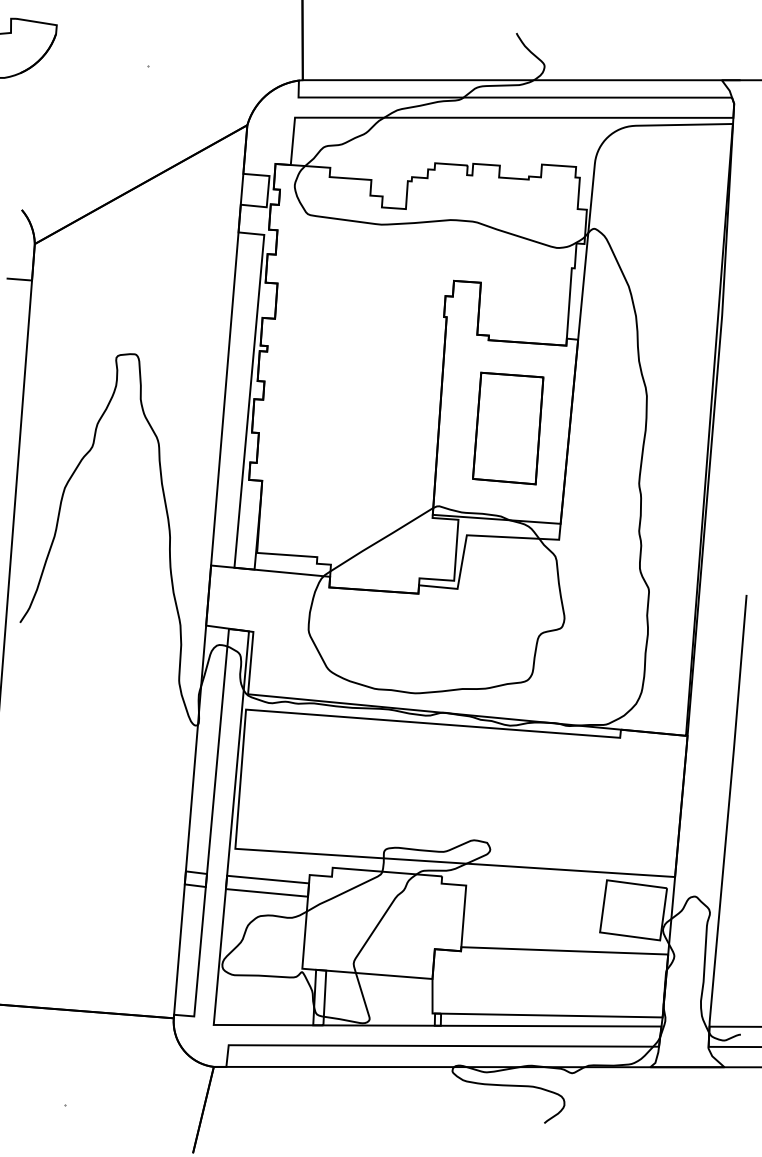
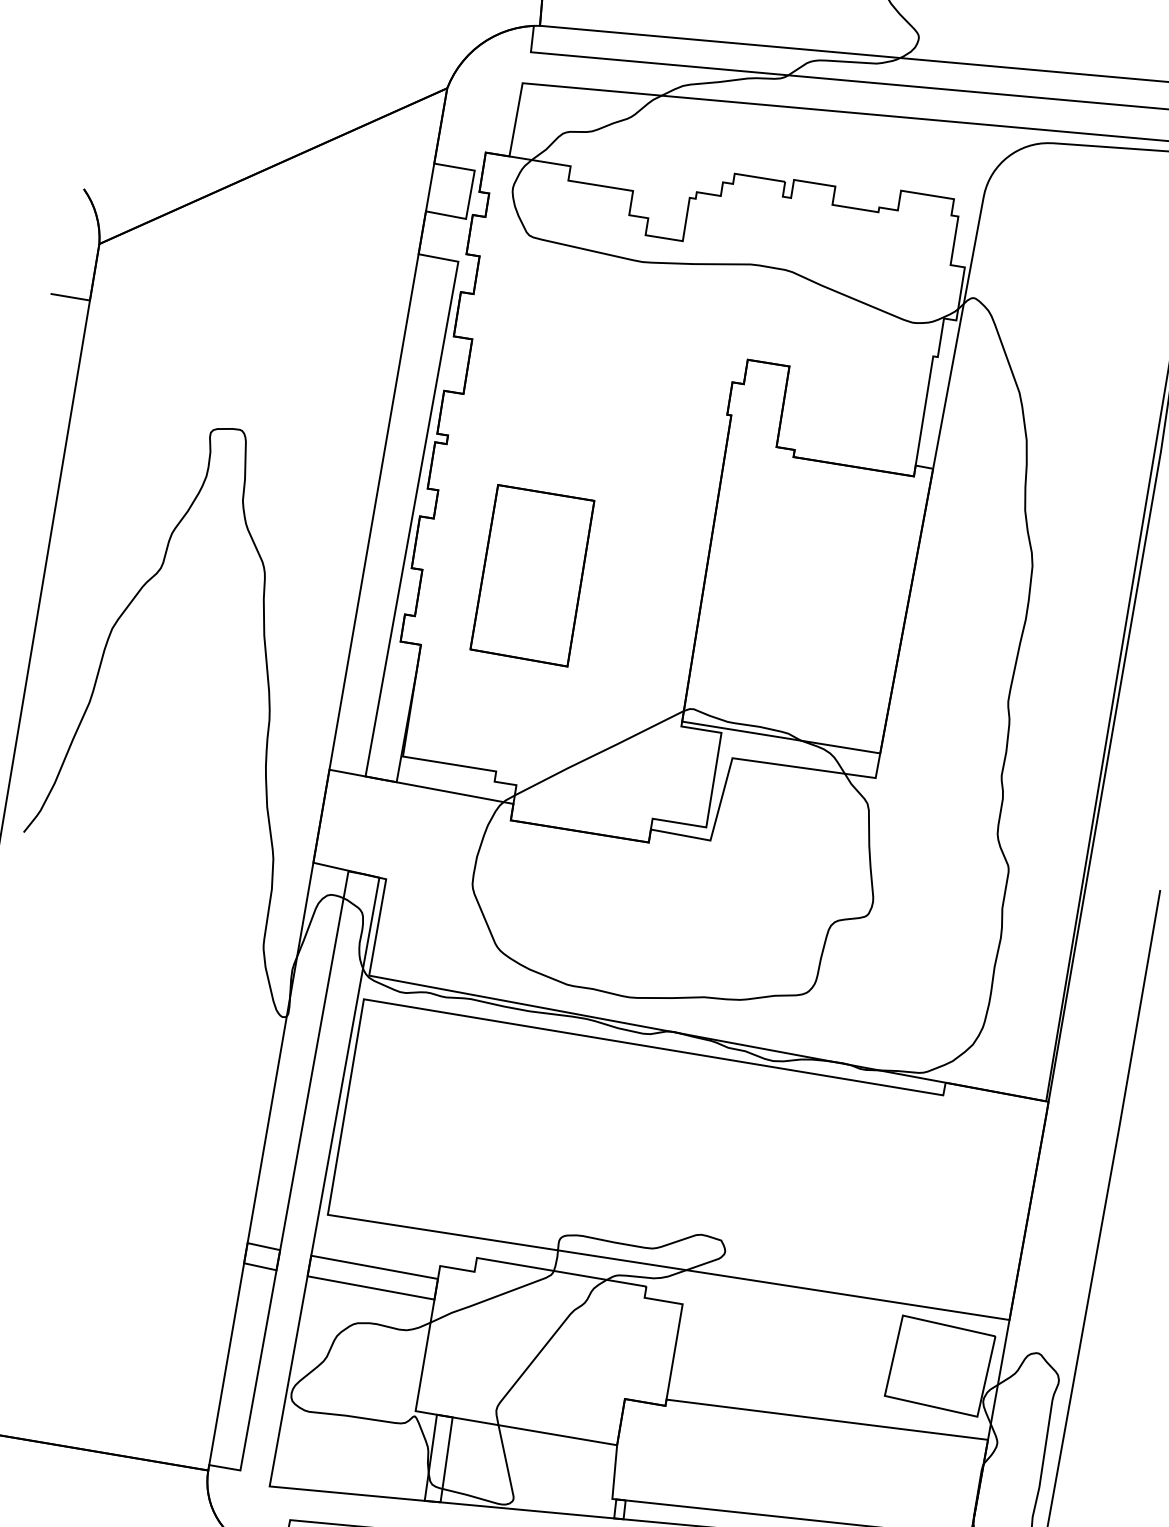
part: (508, 428) -> (532, 575), moved

